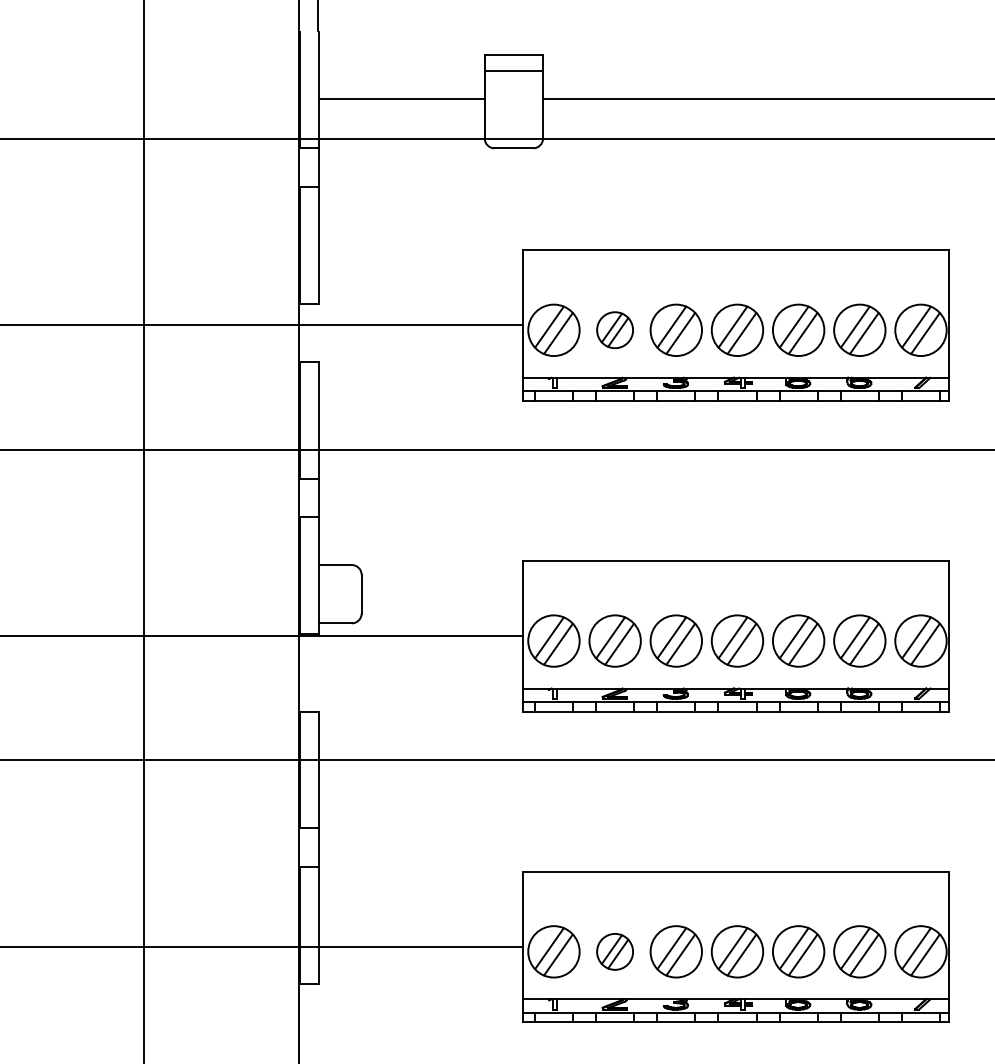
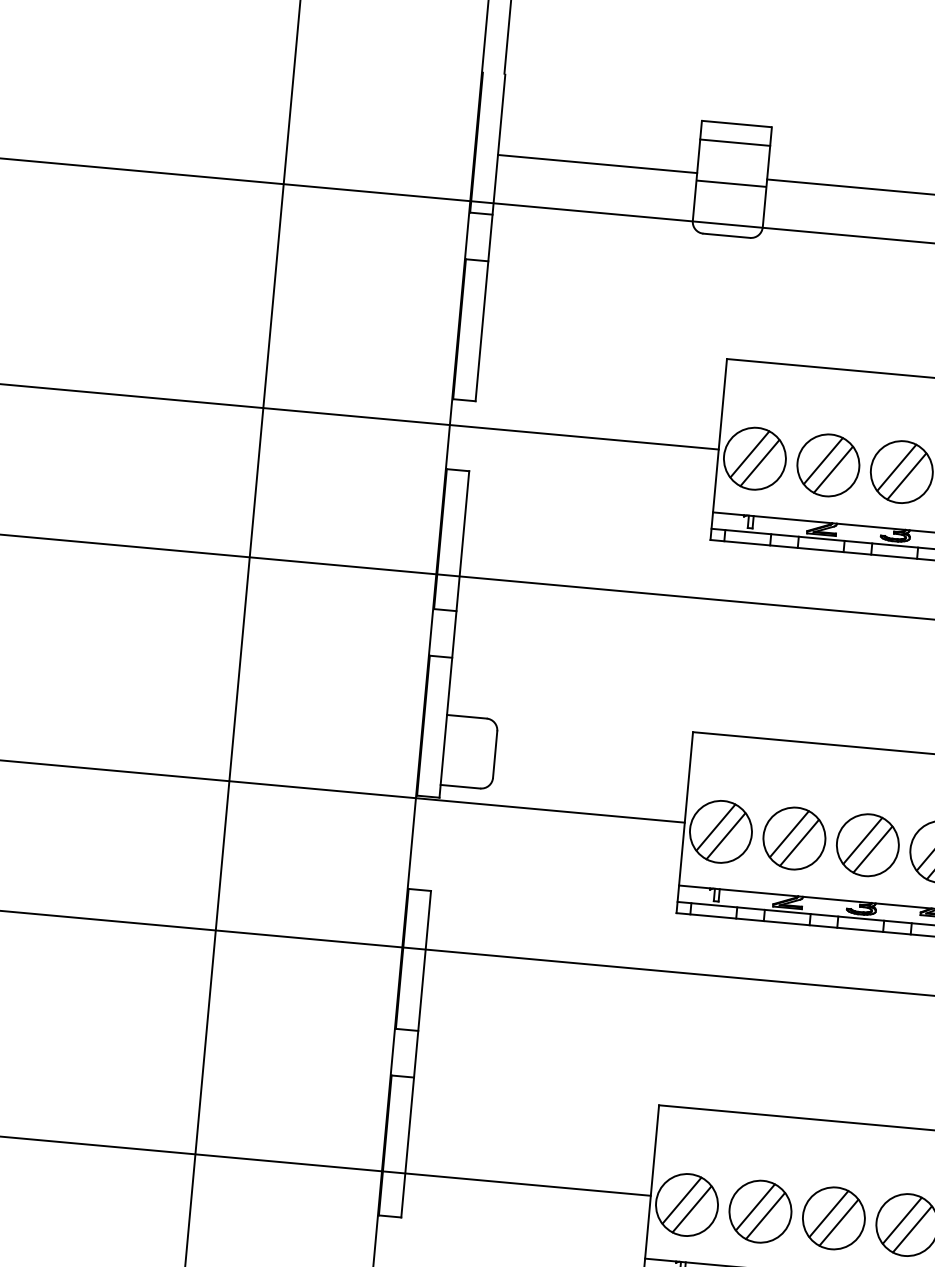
line: (513, 104) -> (731, 183), added
part: (614, 329) -> (827, 464), size x1.43
part: (614, 951) -> (759, 1211), size x1.43

